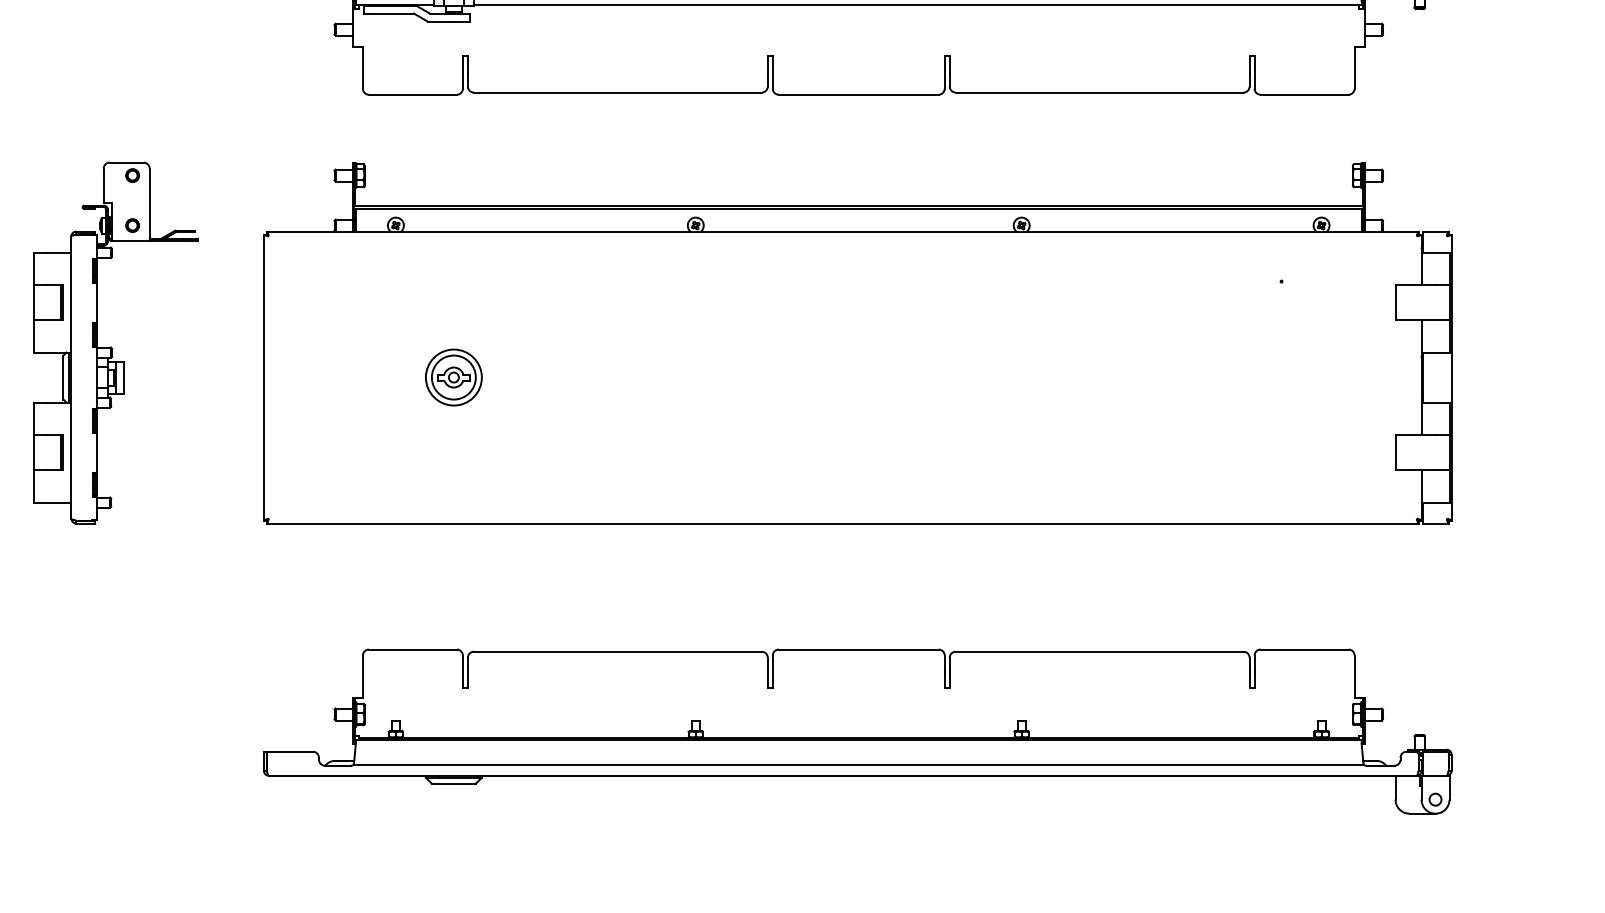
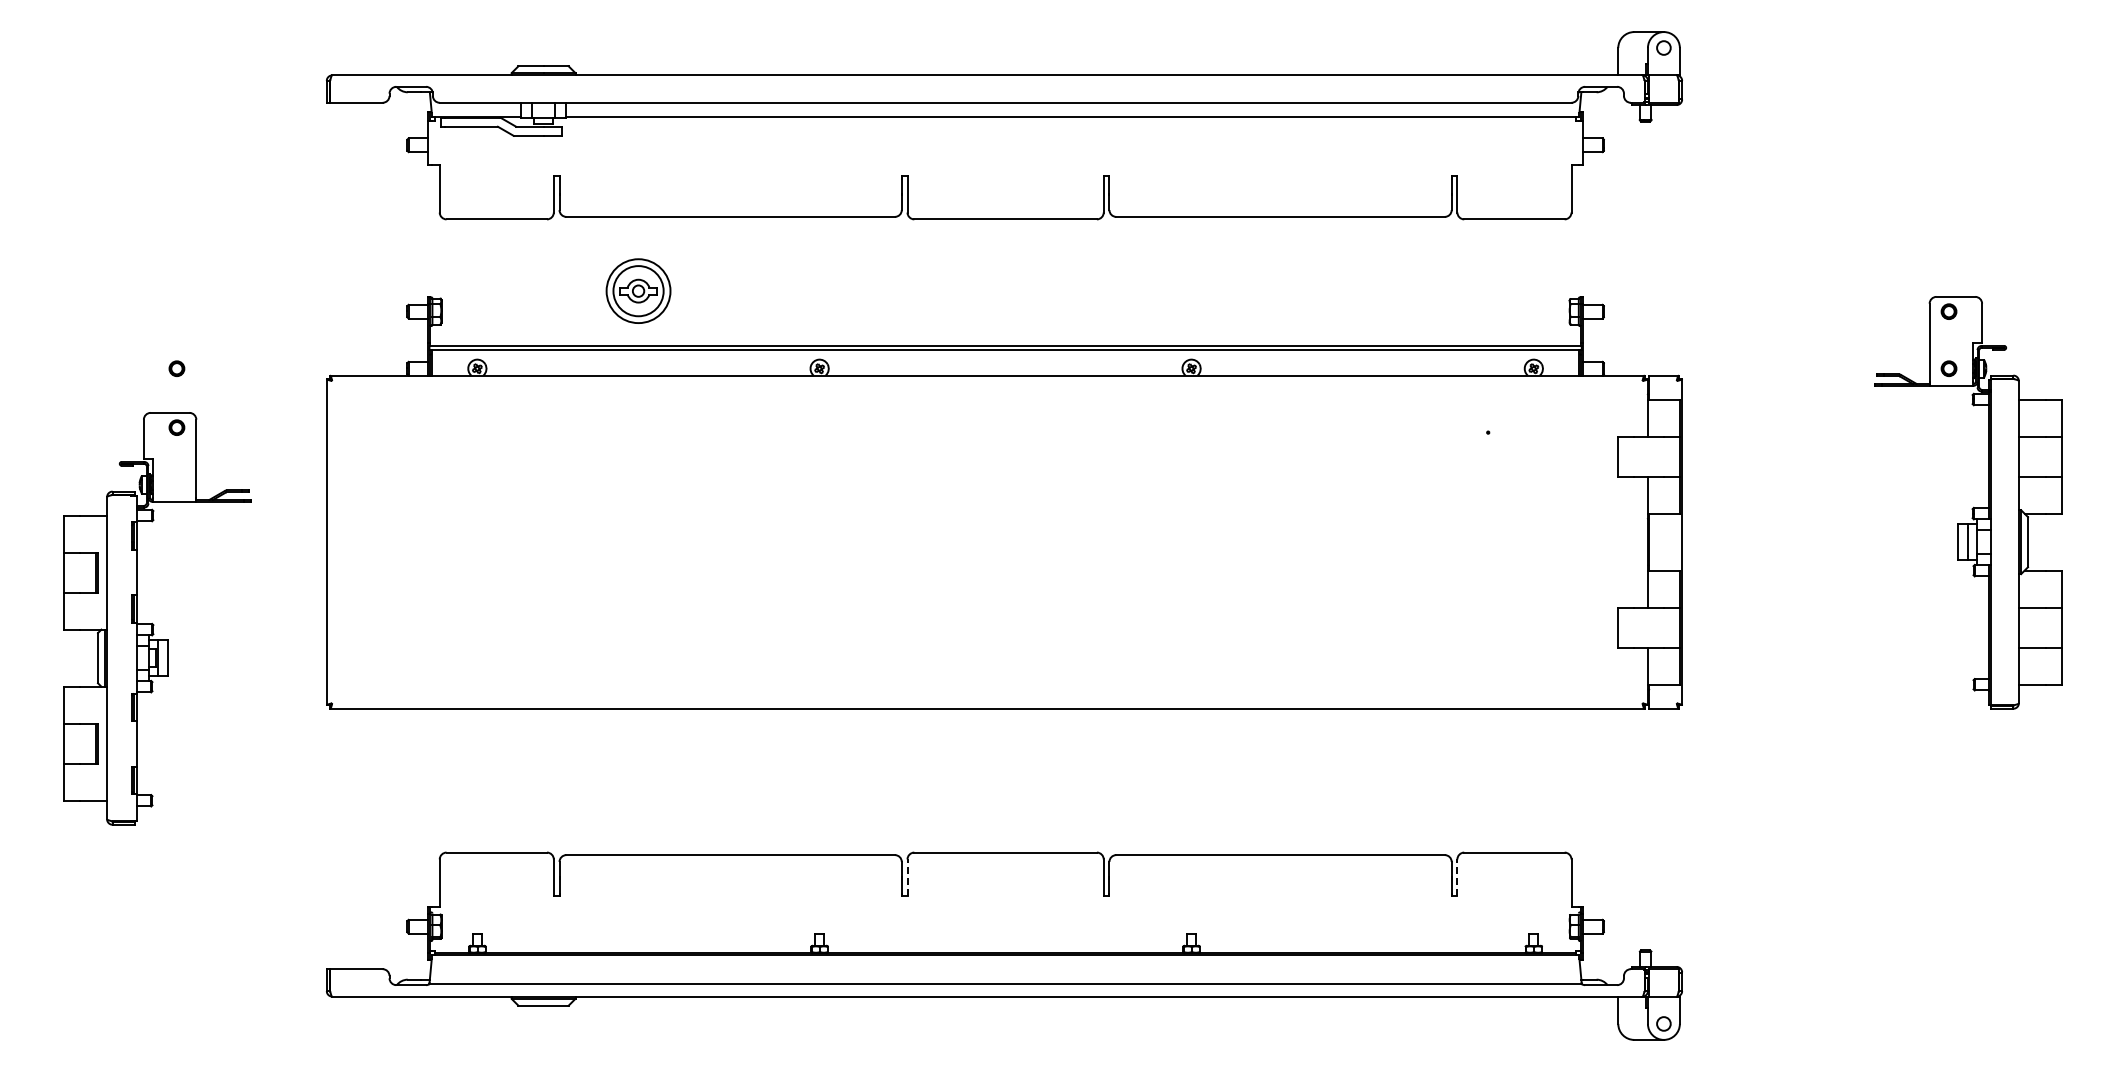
part: (111, 346) -> (152, 622), moved
part: (453, 376) -> (638, 290), moved
line: (772, 671) -> (907, 877), solid -> dashed
line: (1254, 671) -> (1457, 877), solid -> dashed

